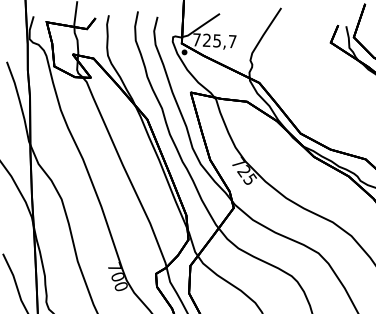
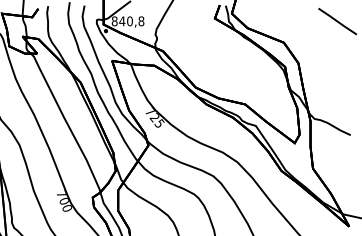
text: (213, 40) -> (127, 21), 725,7 -> 840,8

